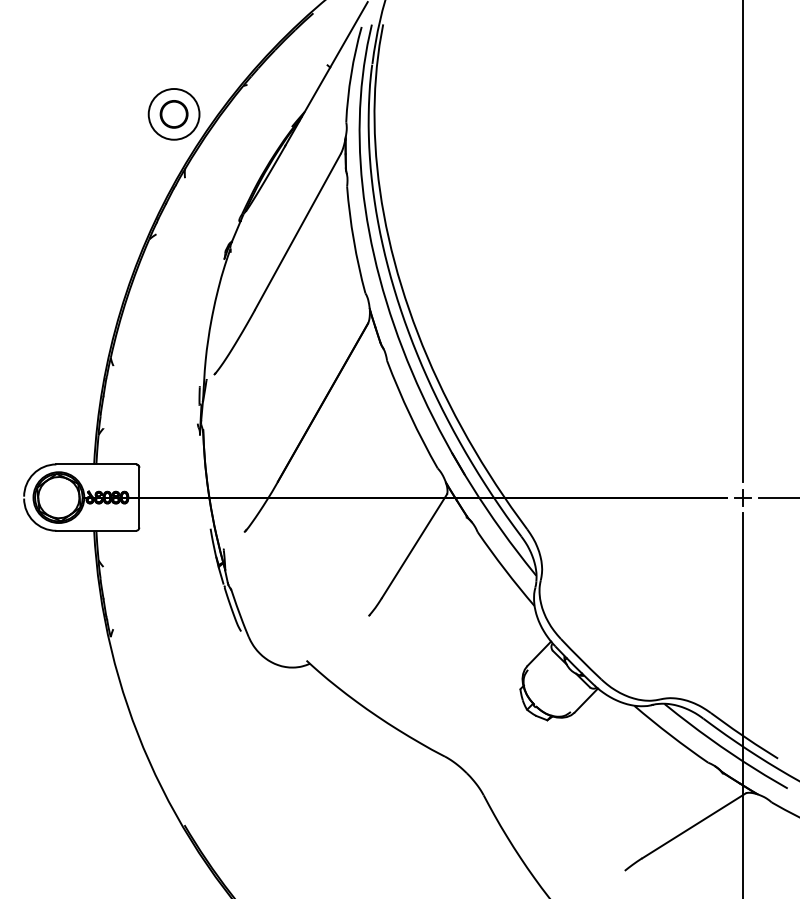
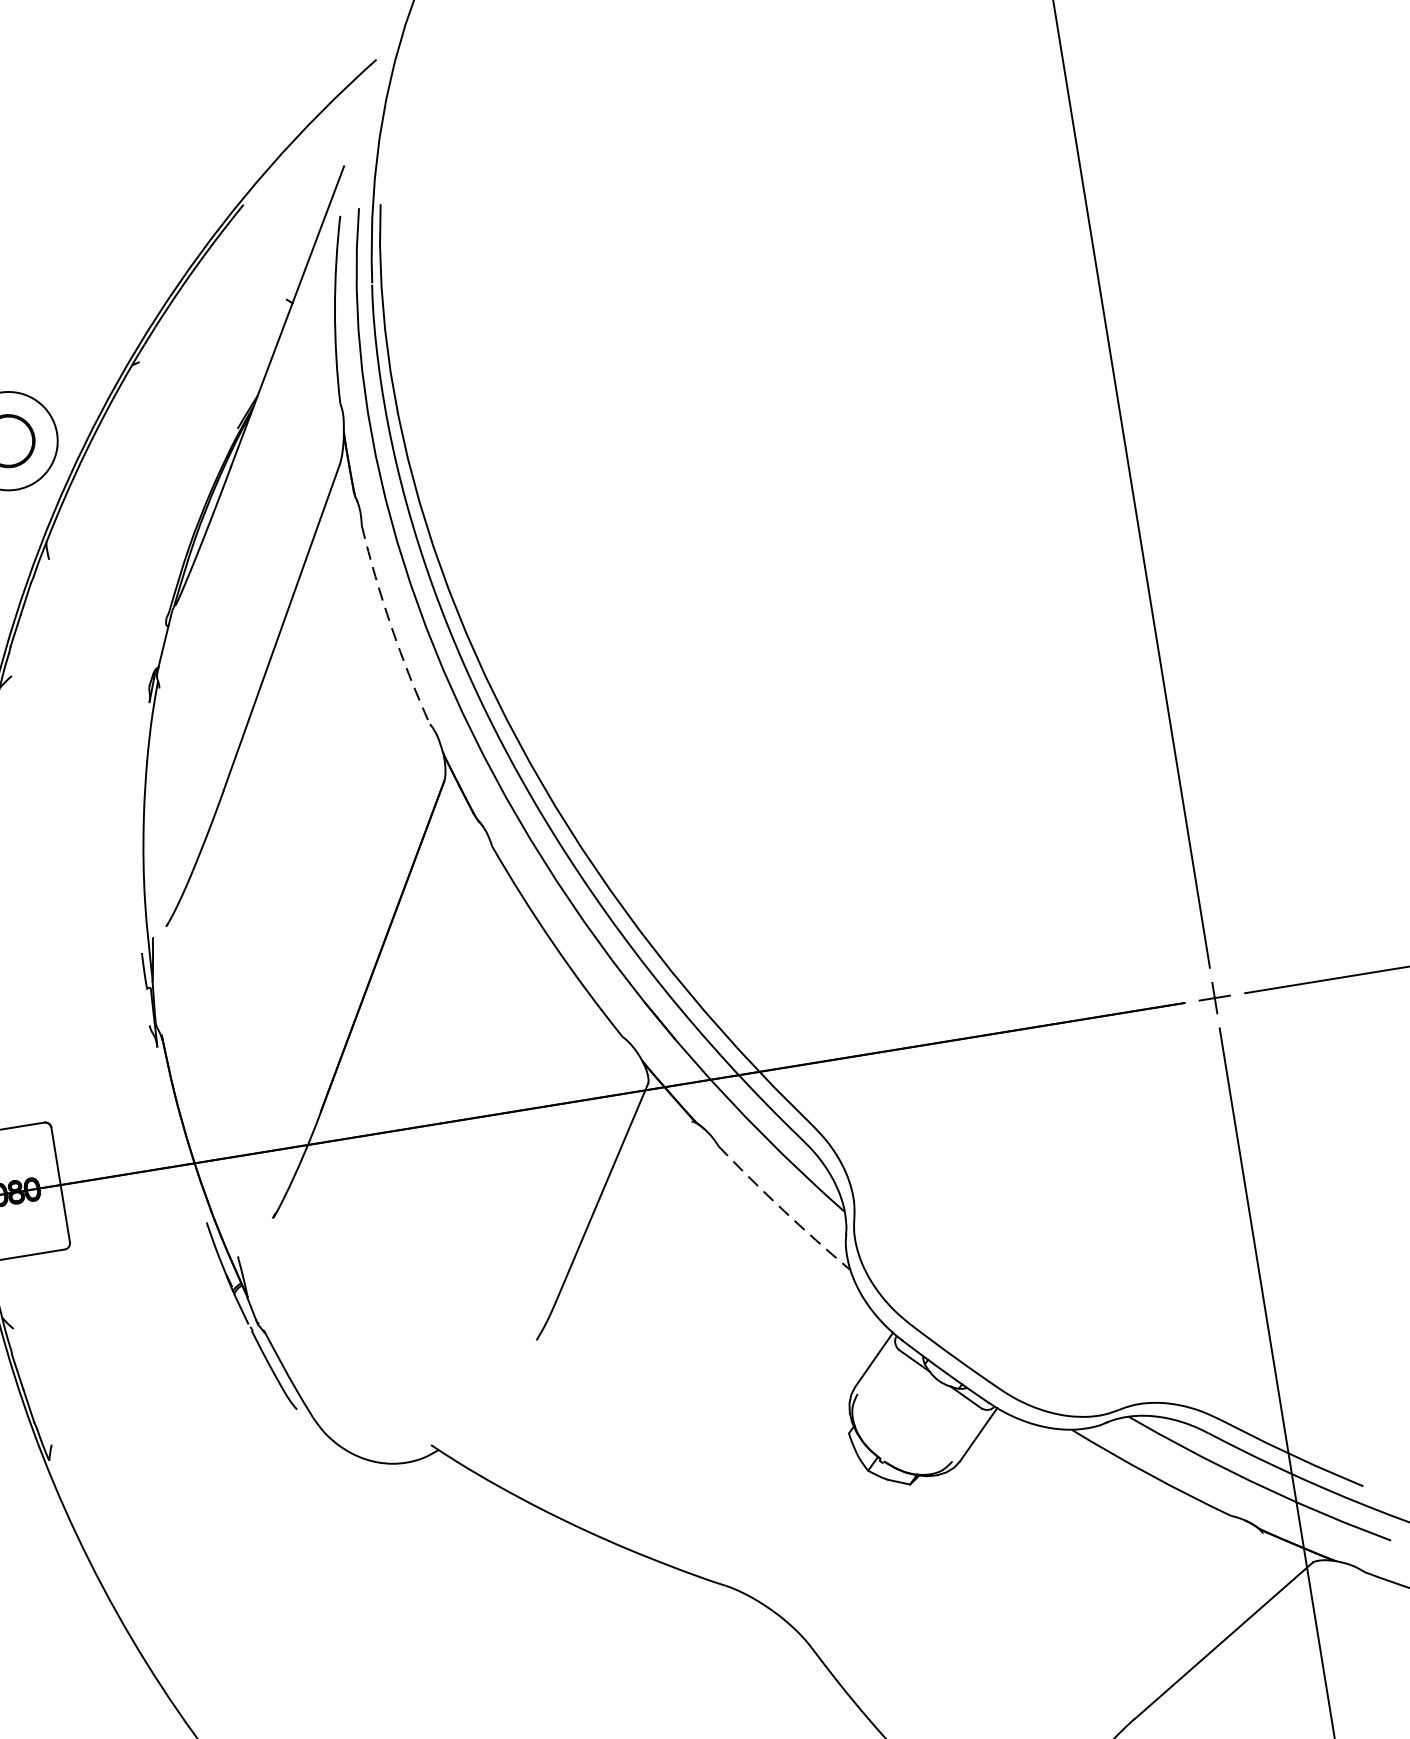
arc: (353, 240) -> (390, 626), solid -> dashed
arc: (505, 569) -> (783, 1209), solid -> dashed

